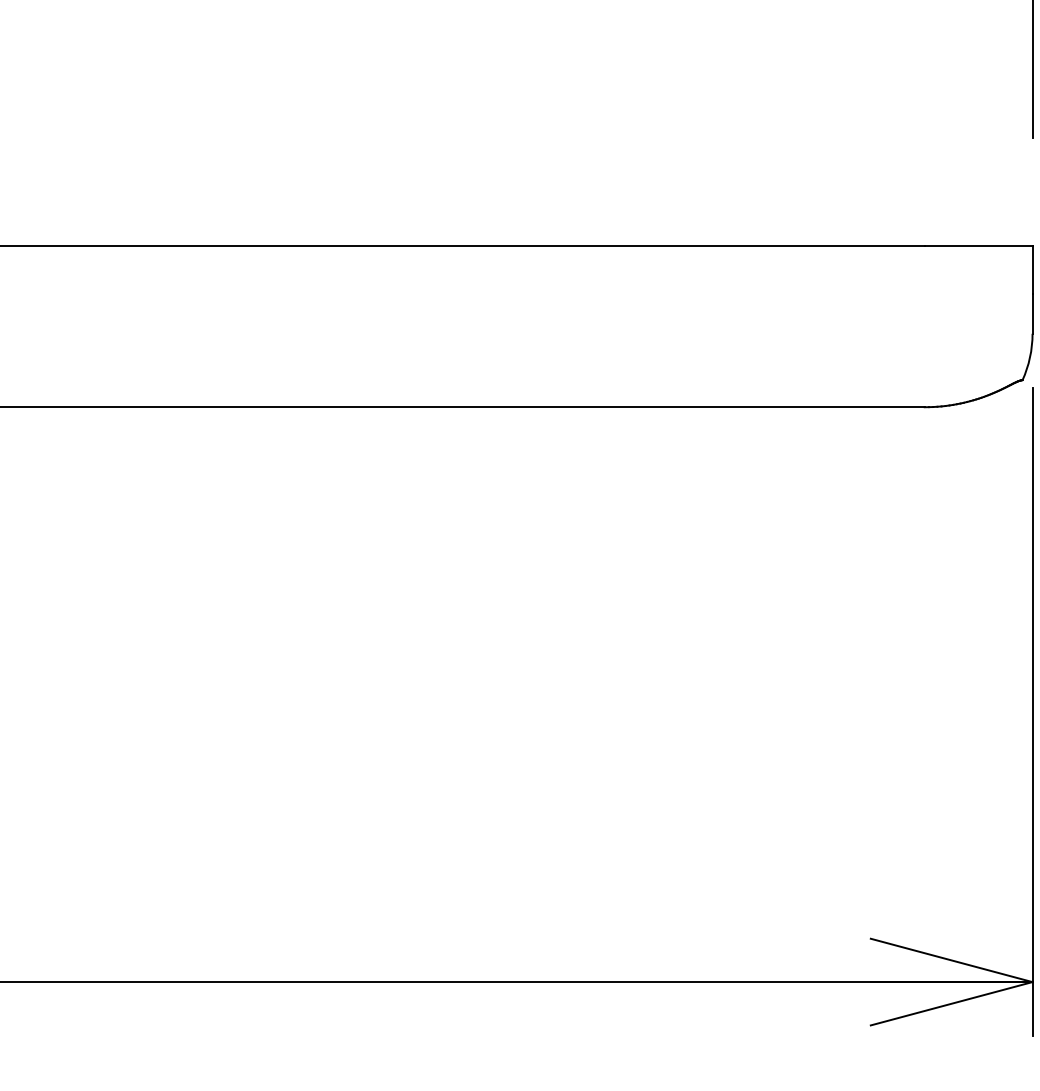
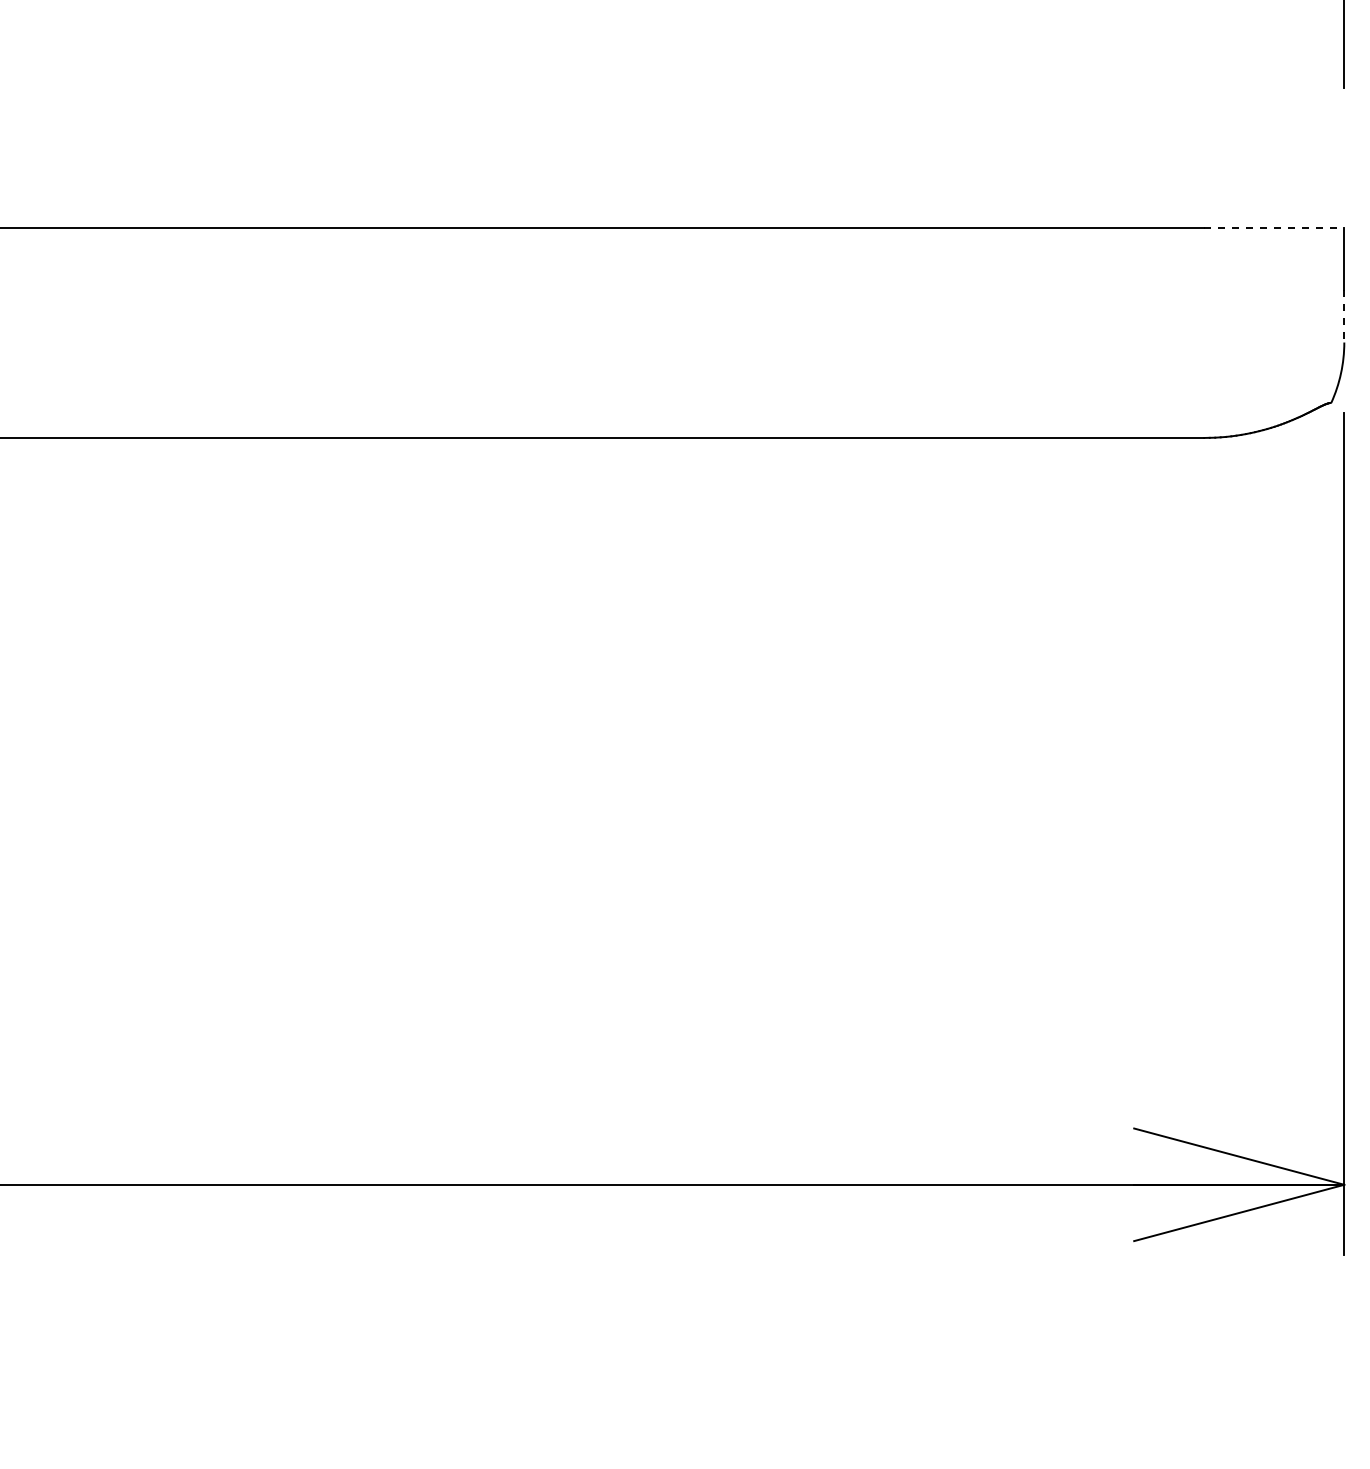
line: (978, 245) -> (1274, 227), solid -> dashed
line: (1032, 313) -> (1344, 316), solid -> dashed

